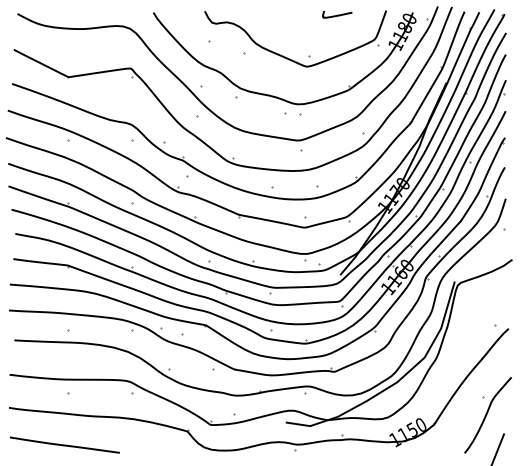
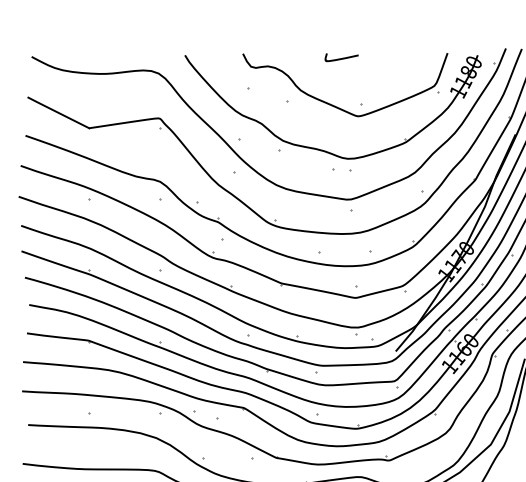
part: (337, 14) -> (341, 57), moved

